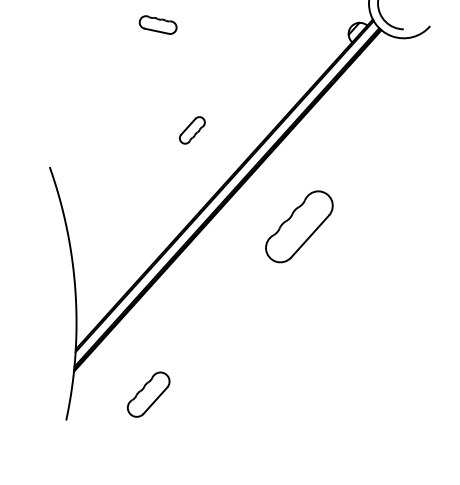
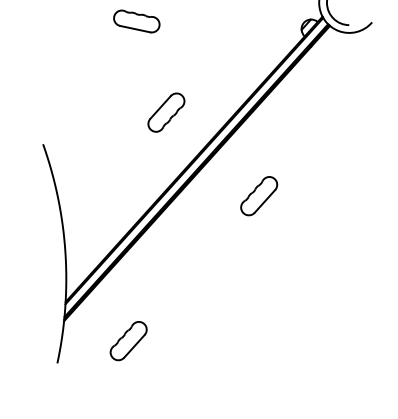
part: (157, 25) -> (136, 21), size x1.43
part: (192, 130) -> (166, 112), size x1.67
part: (299, 227) -> (259, 196), size x0.62

